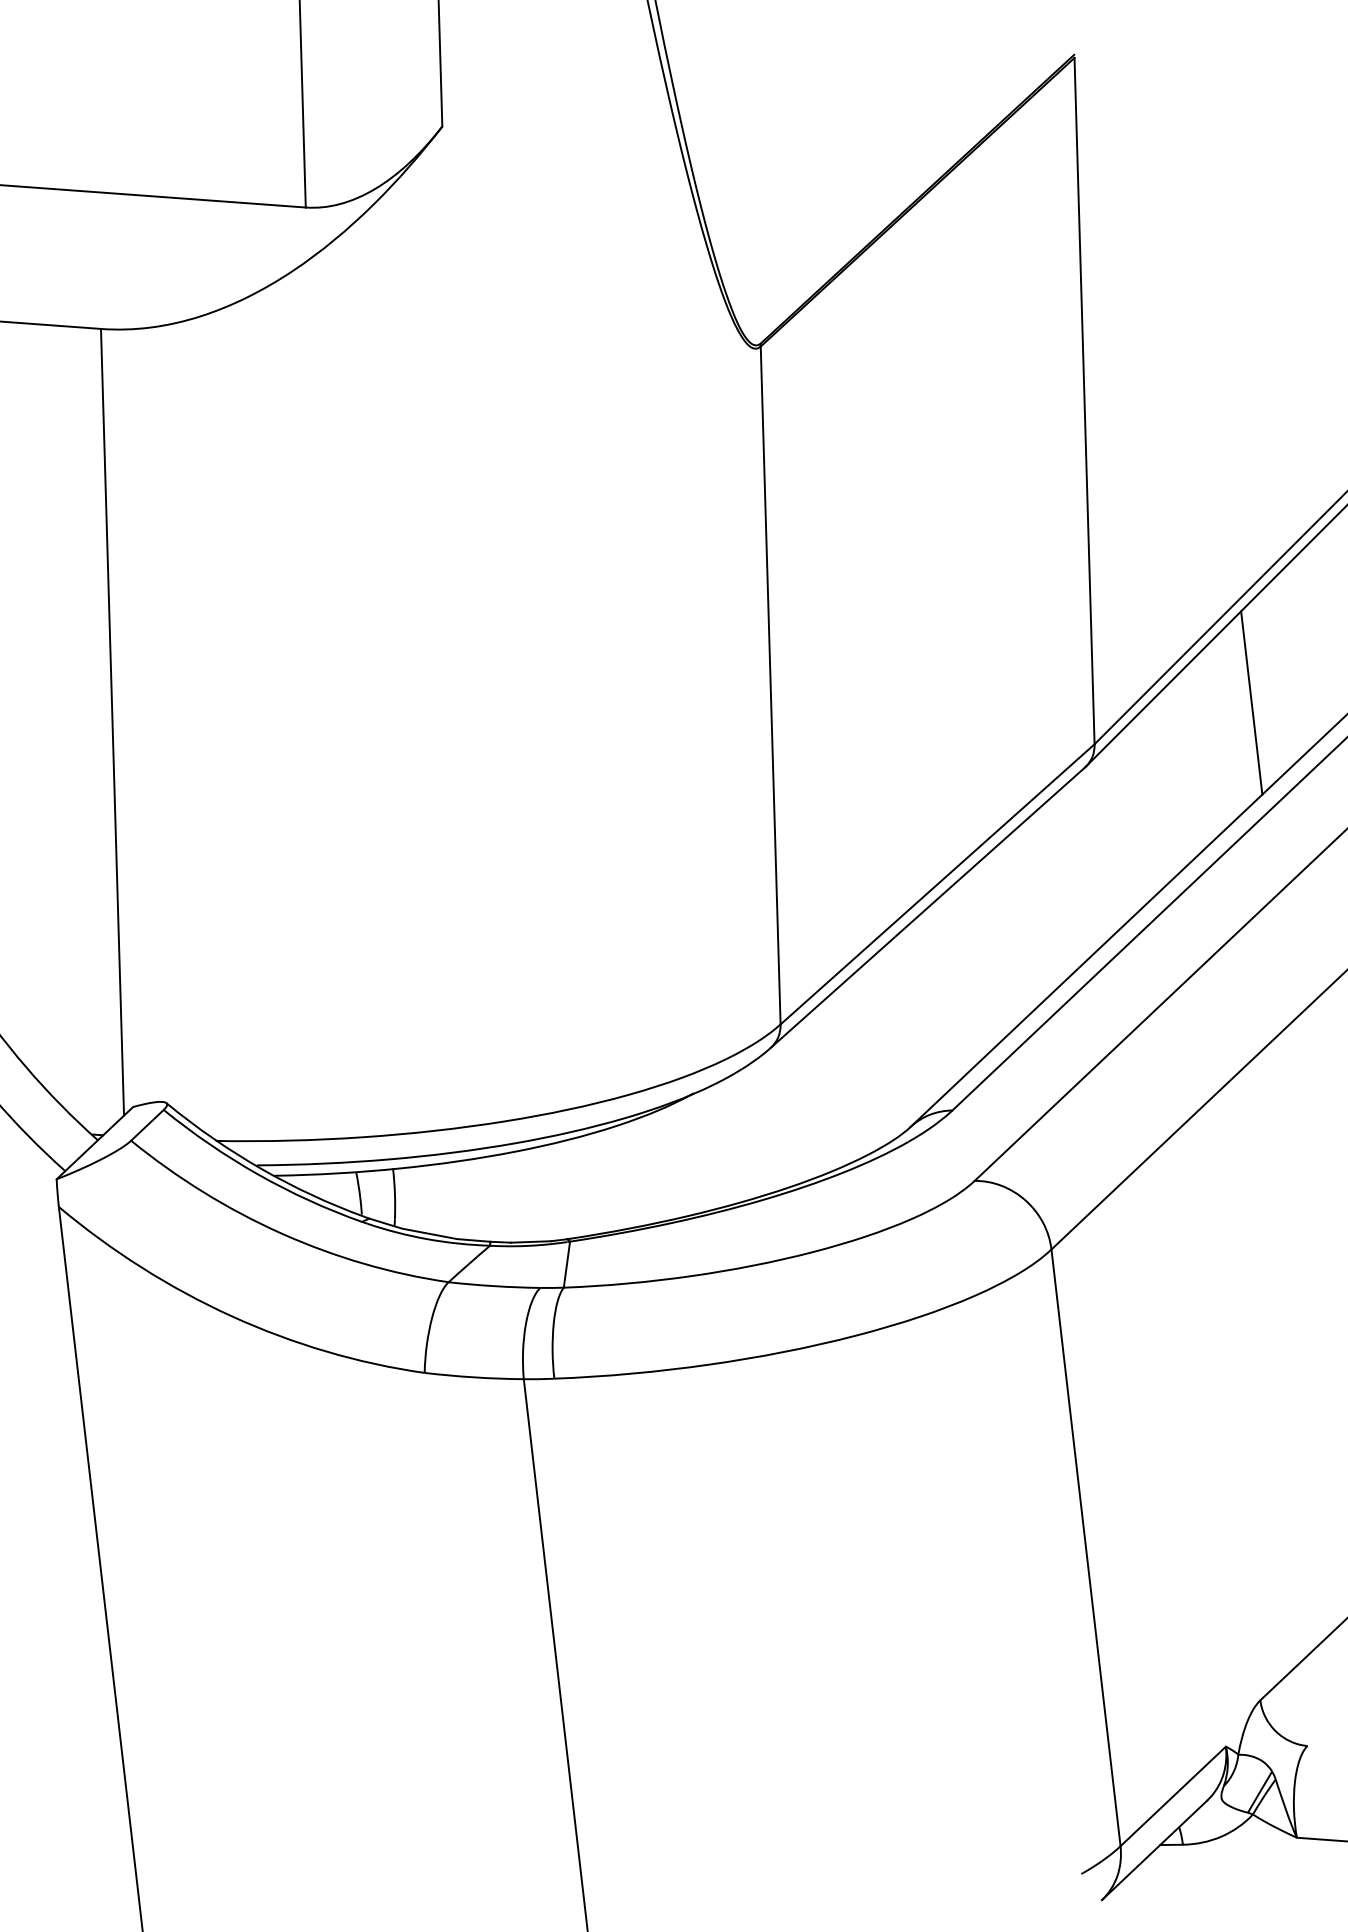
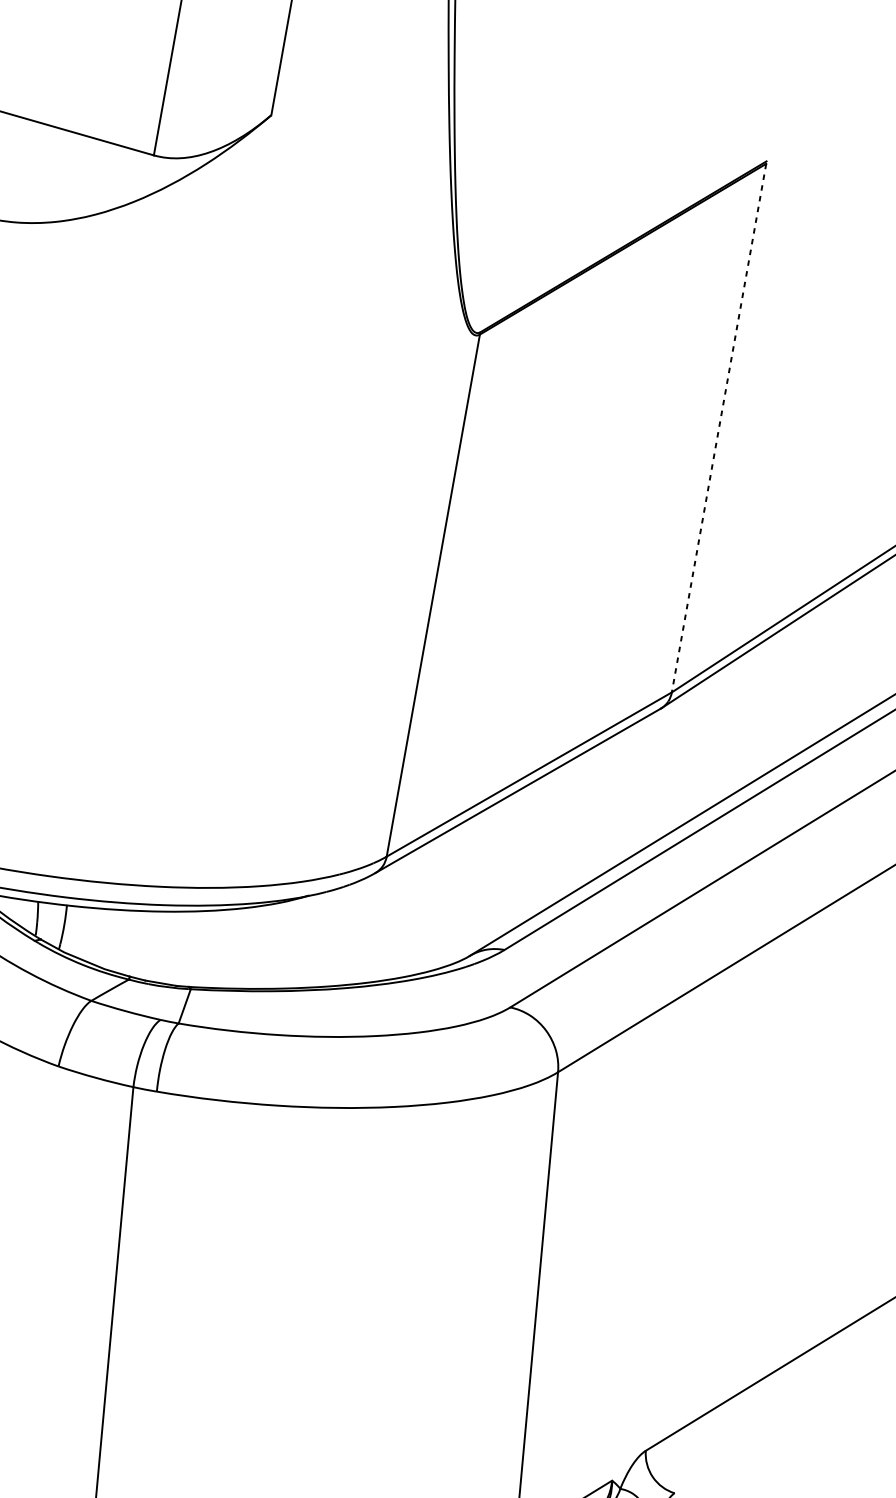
line: (1084, 401) -> (718, 428), solid -> dashed
line: (1251, 702) -> (798, 685), removed

